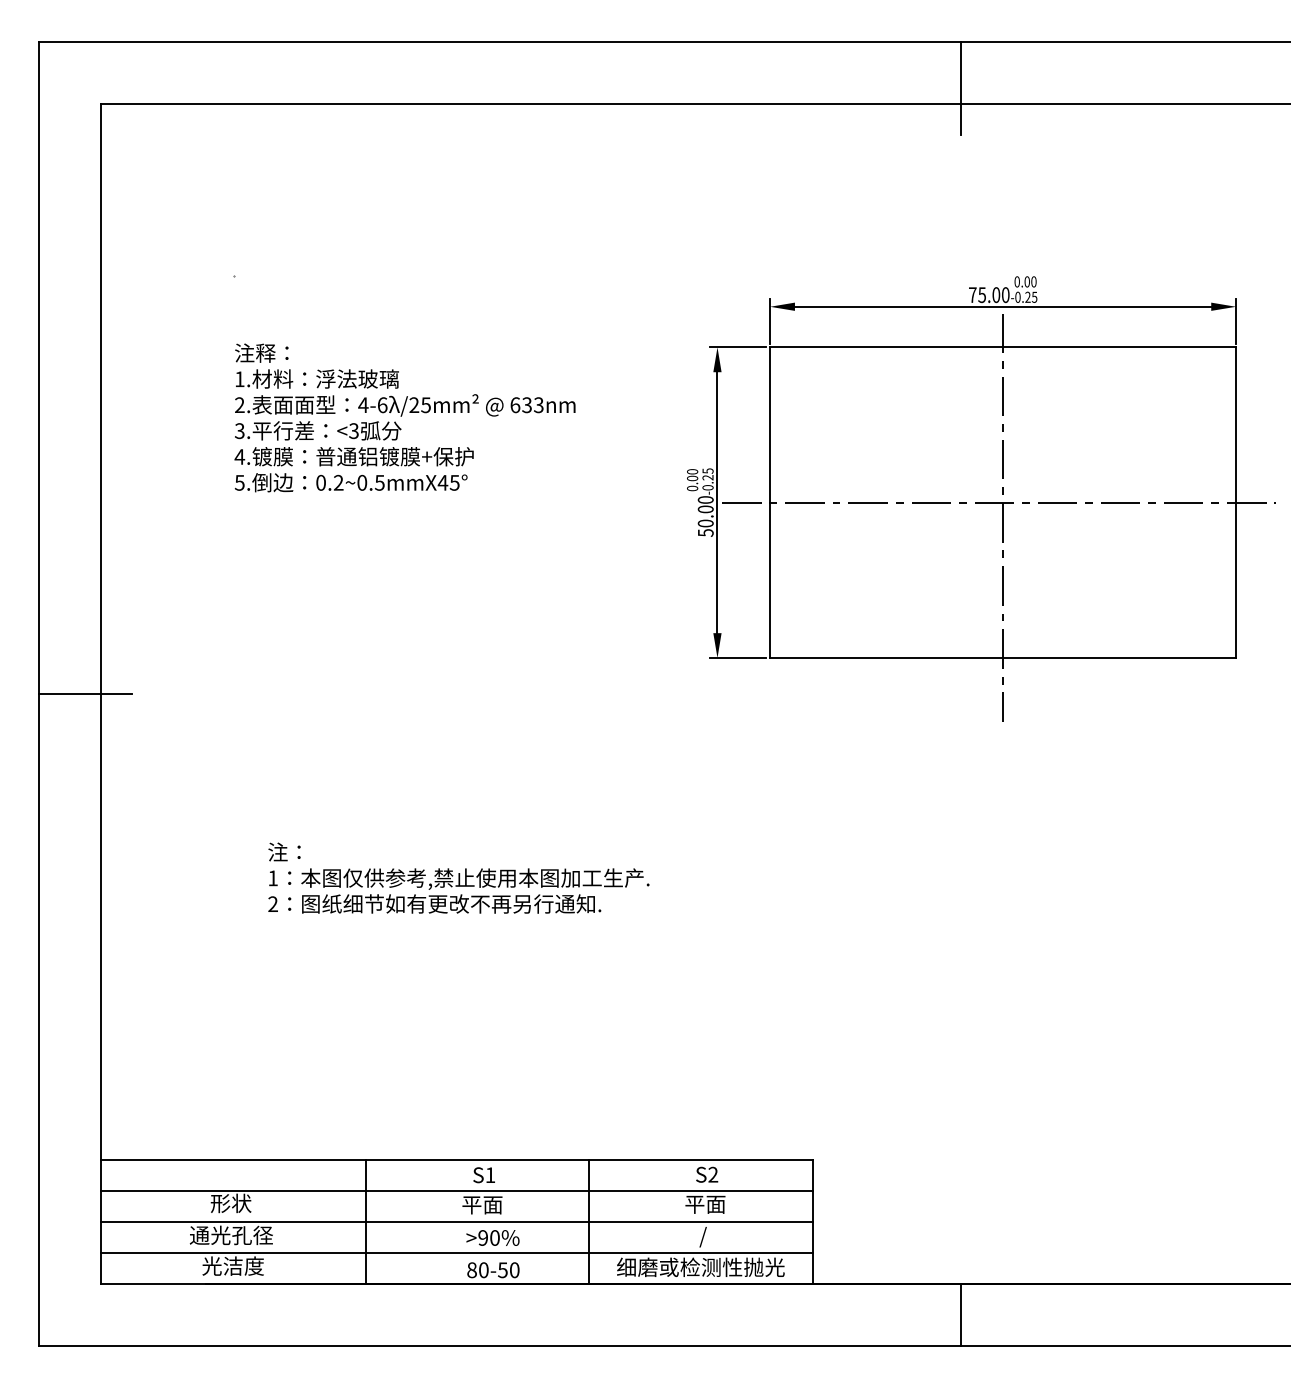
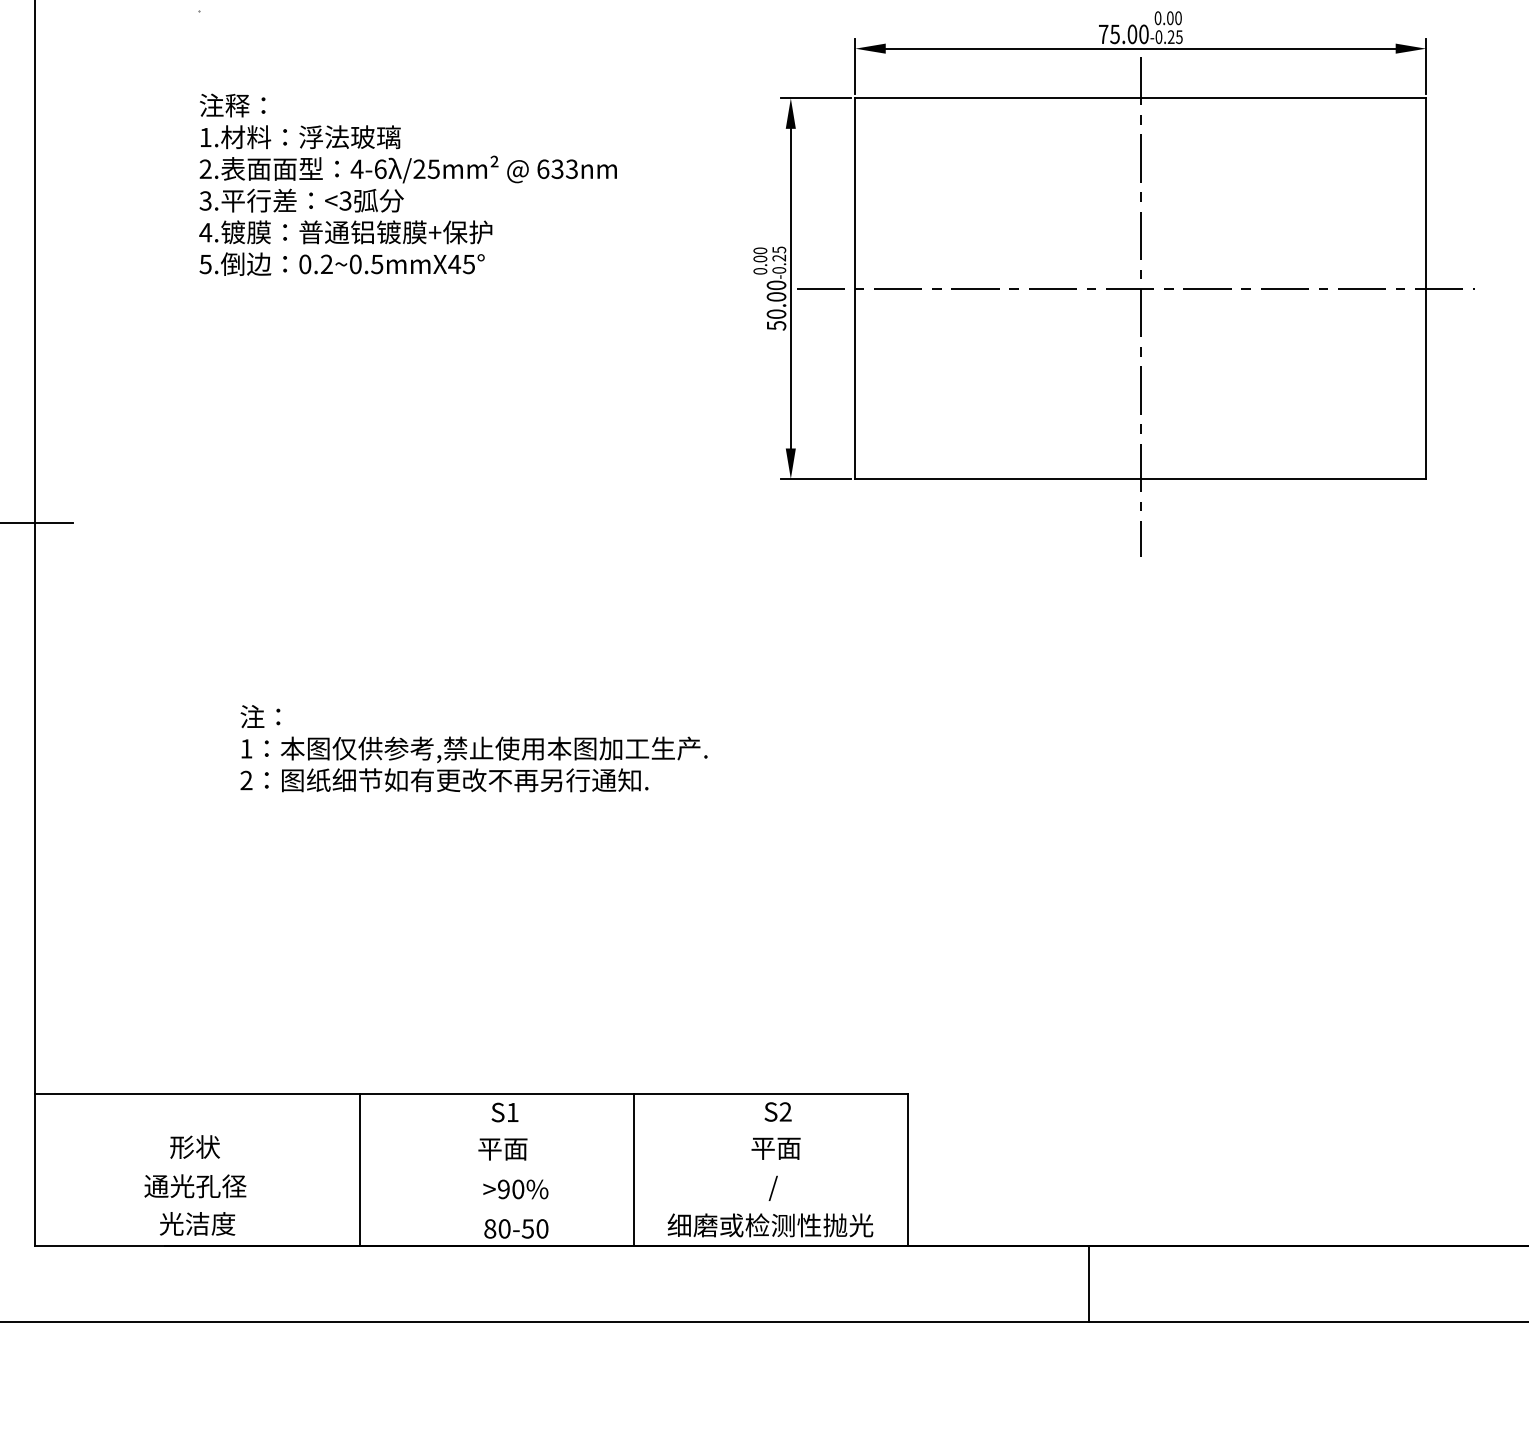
line: (456, 1191) -> (471, 1132), removed
line: (456, 1222) -> (471, 1170), removed
line: (456, 1253) -> (471, 1208), removed

